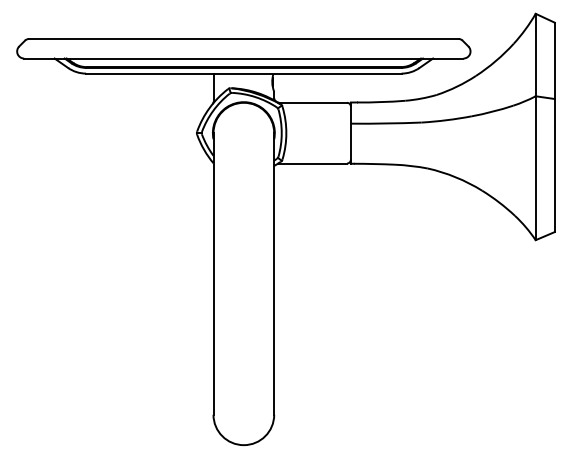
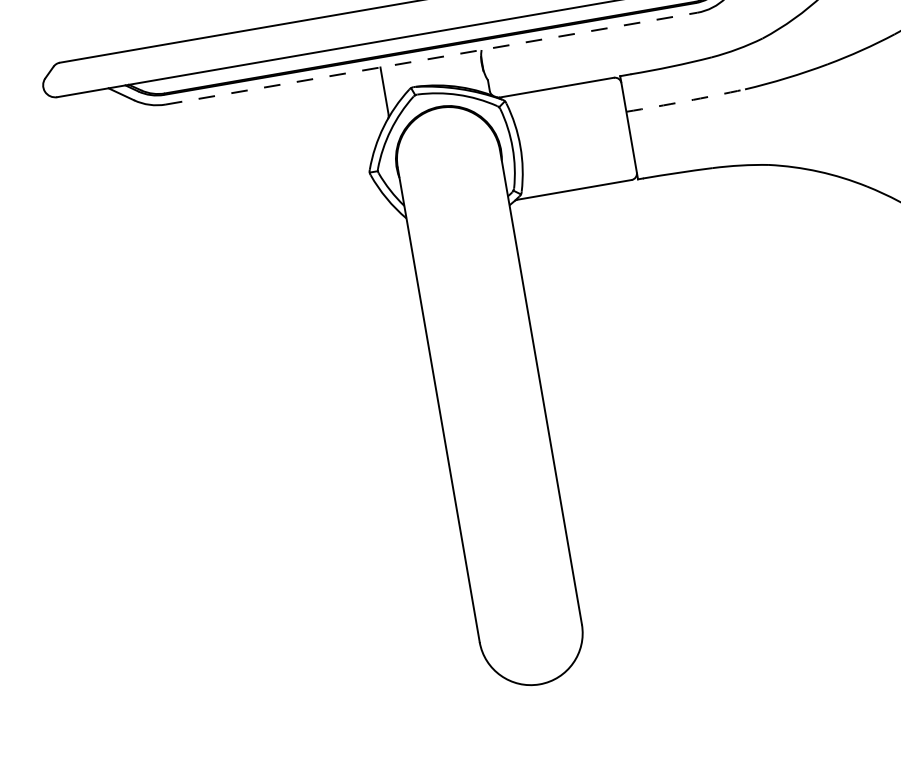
line: (243, 73) -> (430, 58), solid -> dashed
arc: (386, 123) -> (686, 101), solid -> dashed

